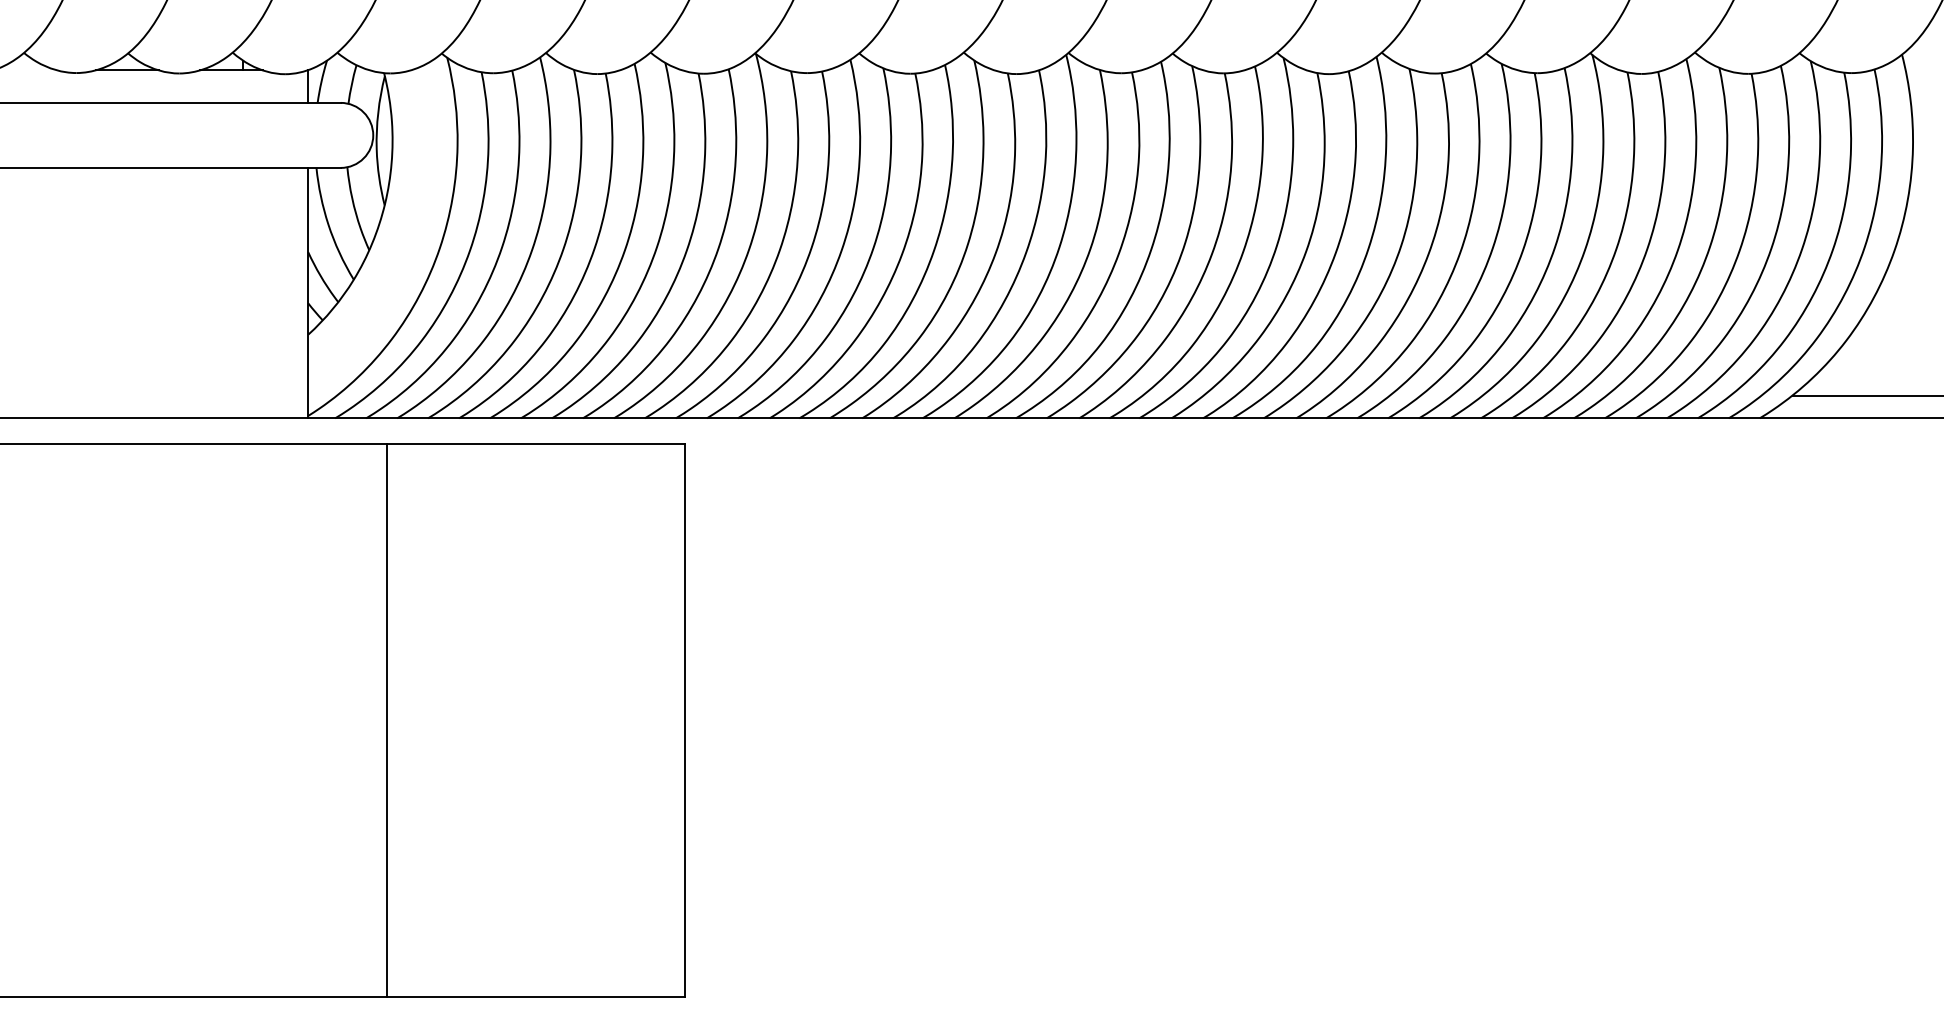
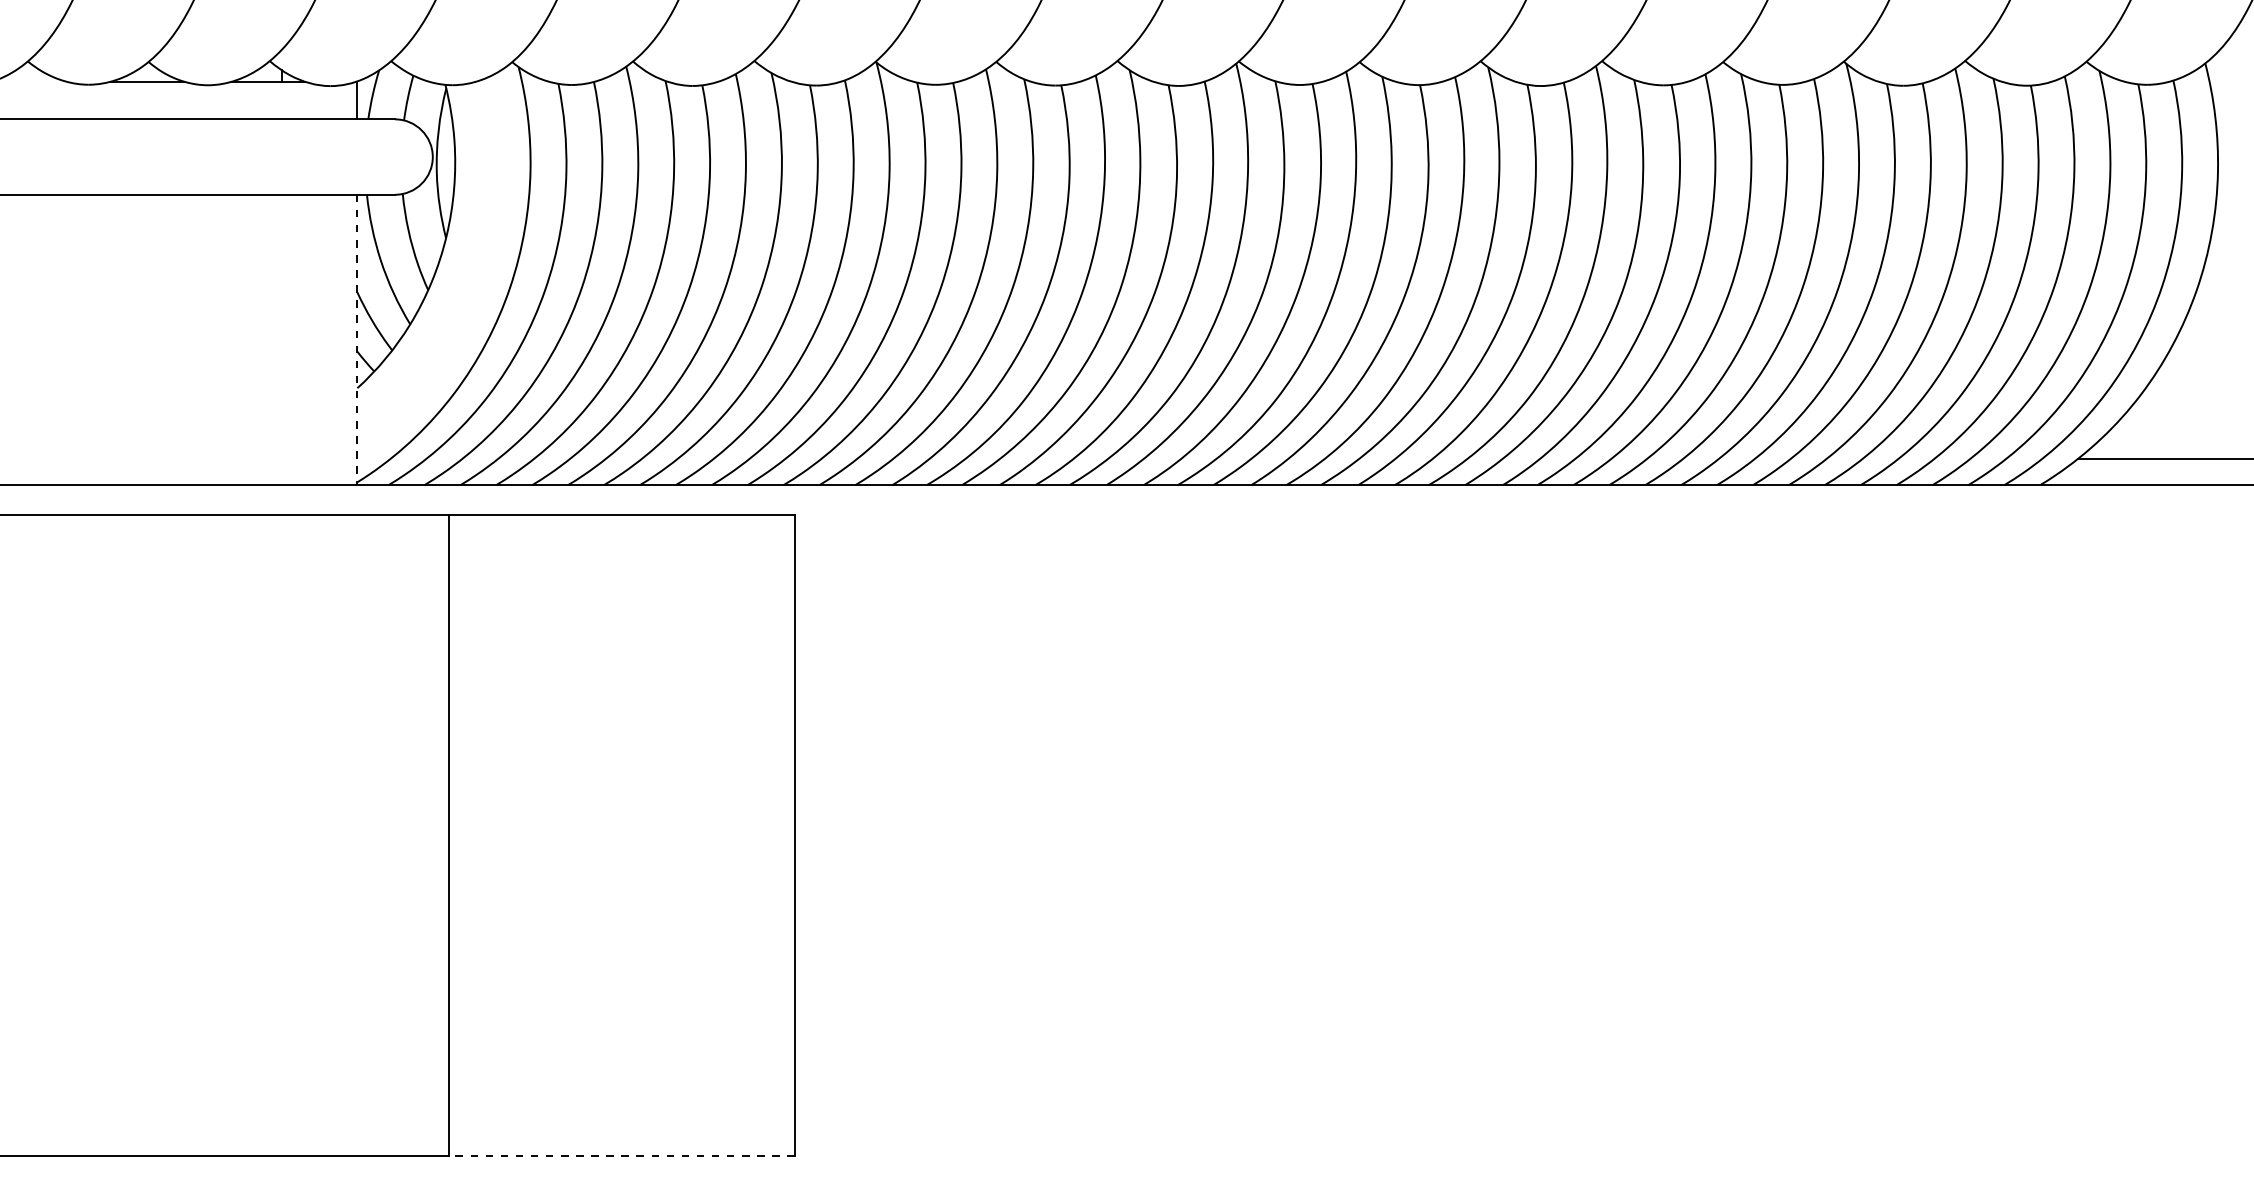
line: (308, 293) -> (357, 340), solid -> dashed
line: (536, 997) -> (621, 1156), solid -> dashed

